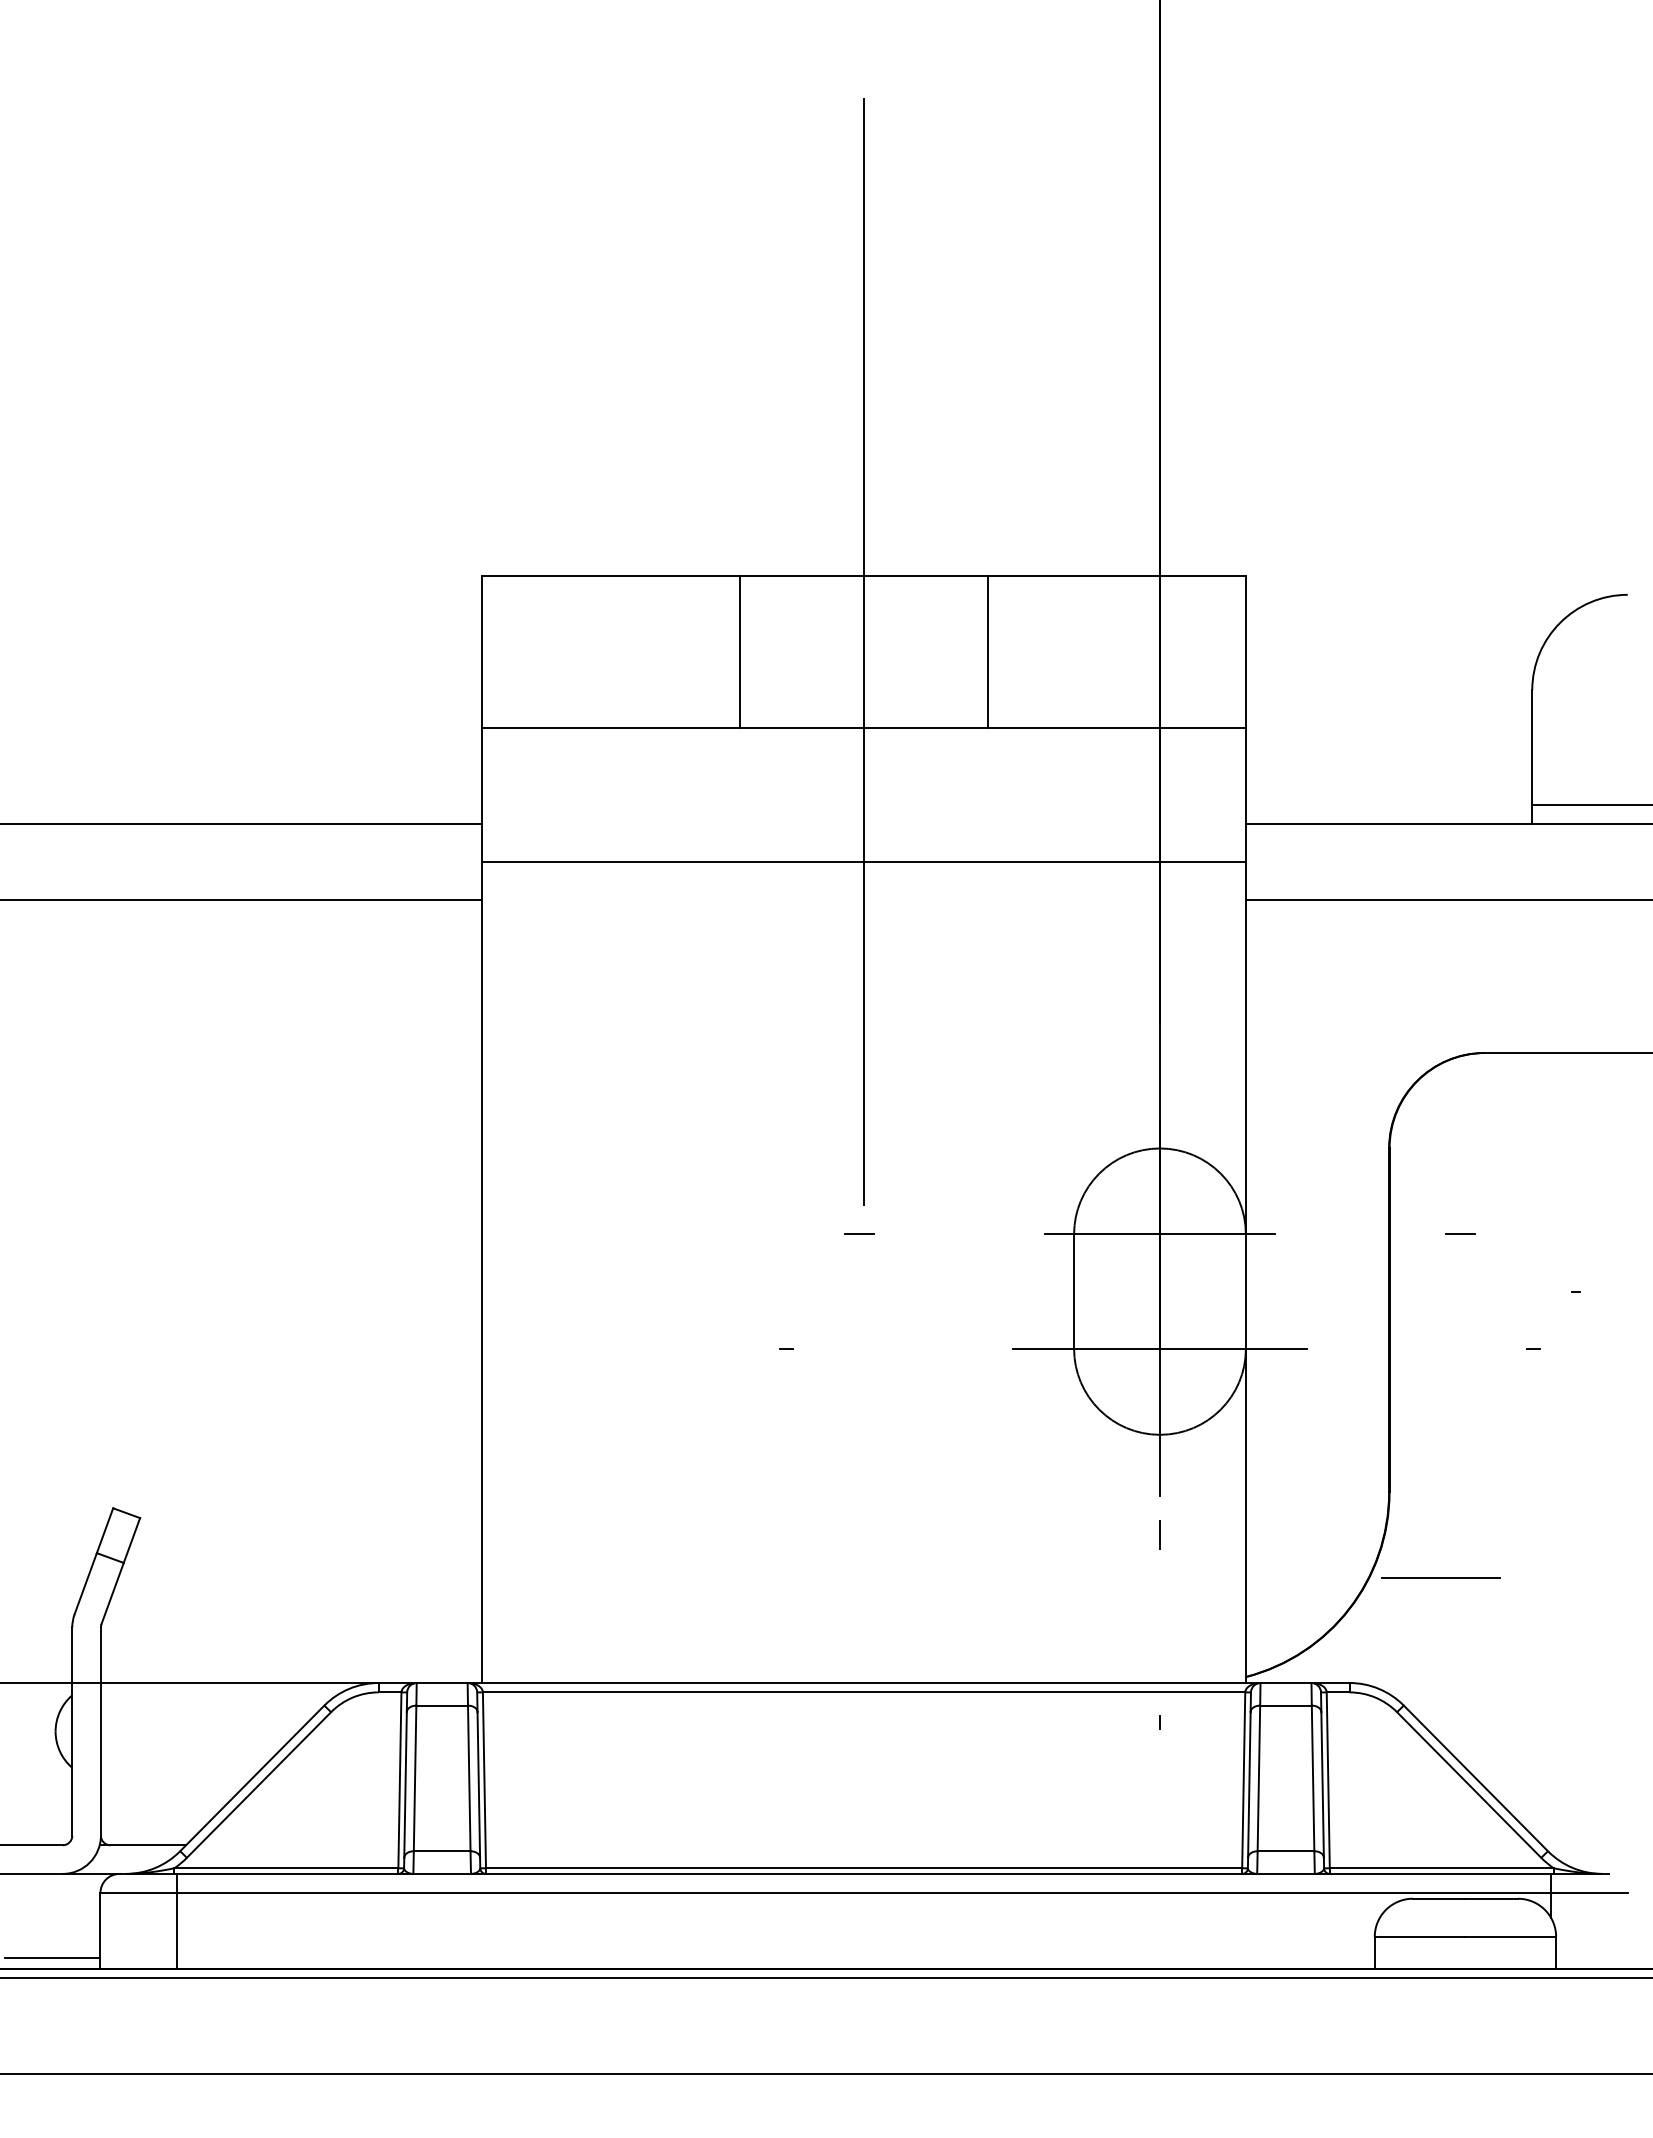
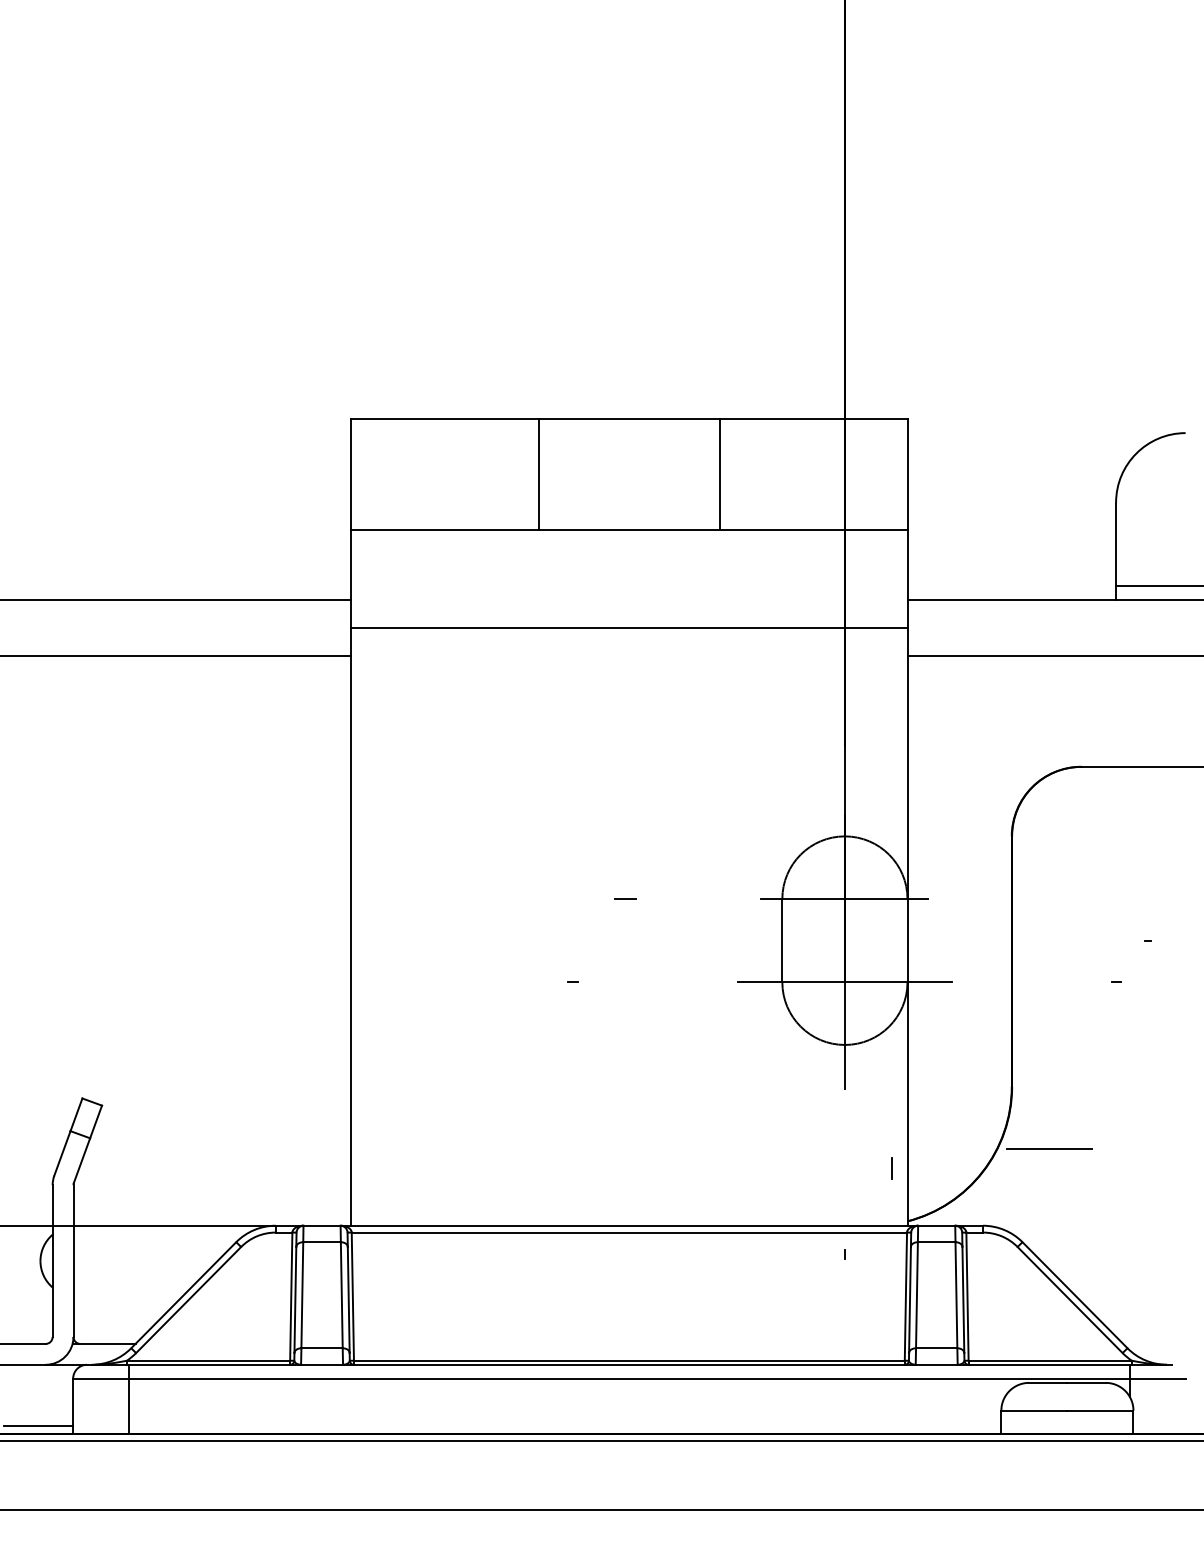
line: (864, 651) -> (629, 474), removed
line: (1460, 1233) -> (1063, 898), removed
line: (1159, 1534) -> (891, 1167), moved

